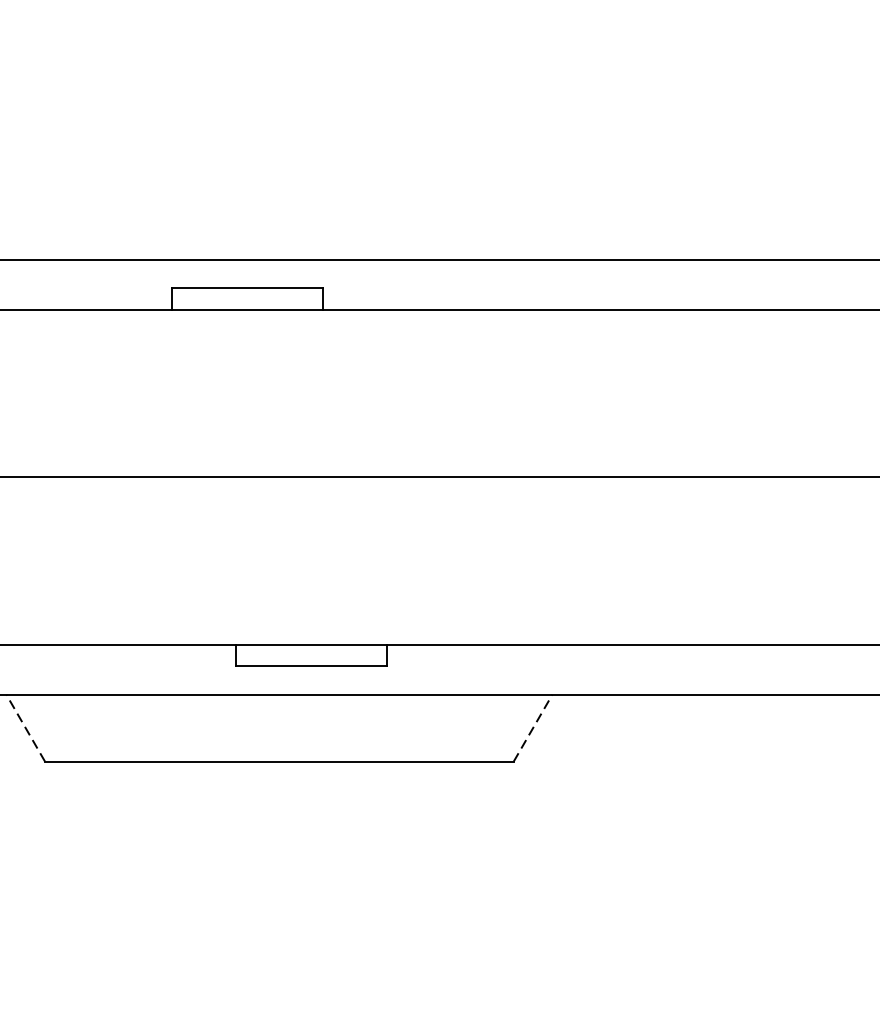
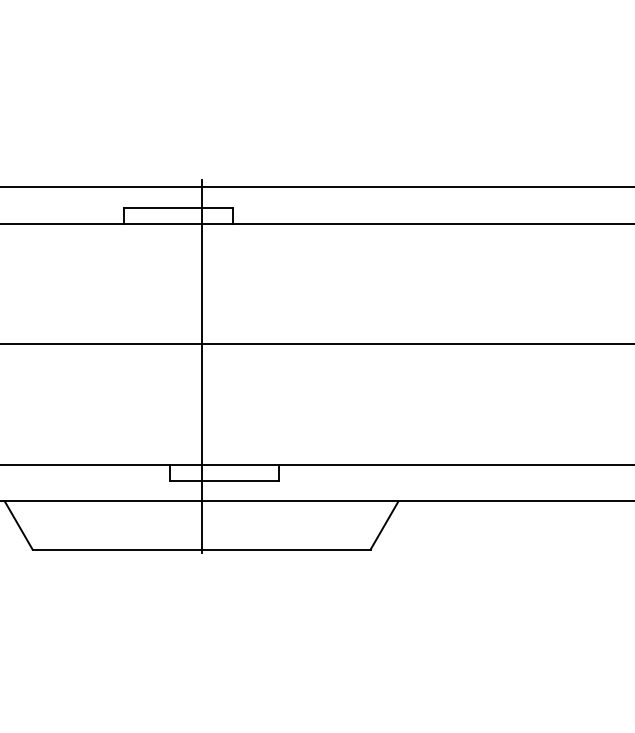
line: (279, 508) -> (201, 366), added
line: (25, 728) -> (18, 525), dashed -> solid
line: (532, 728) -> (384, 525), dashed -> solid

